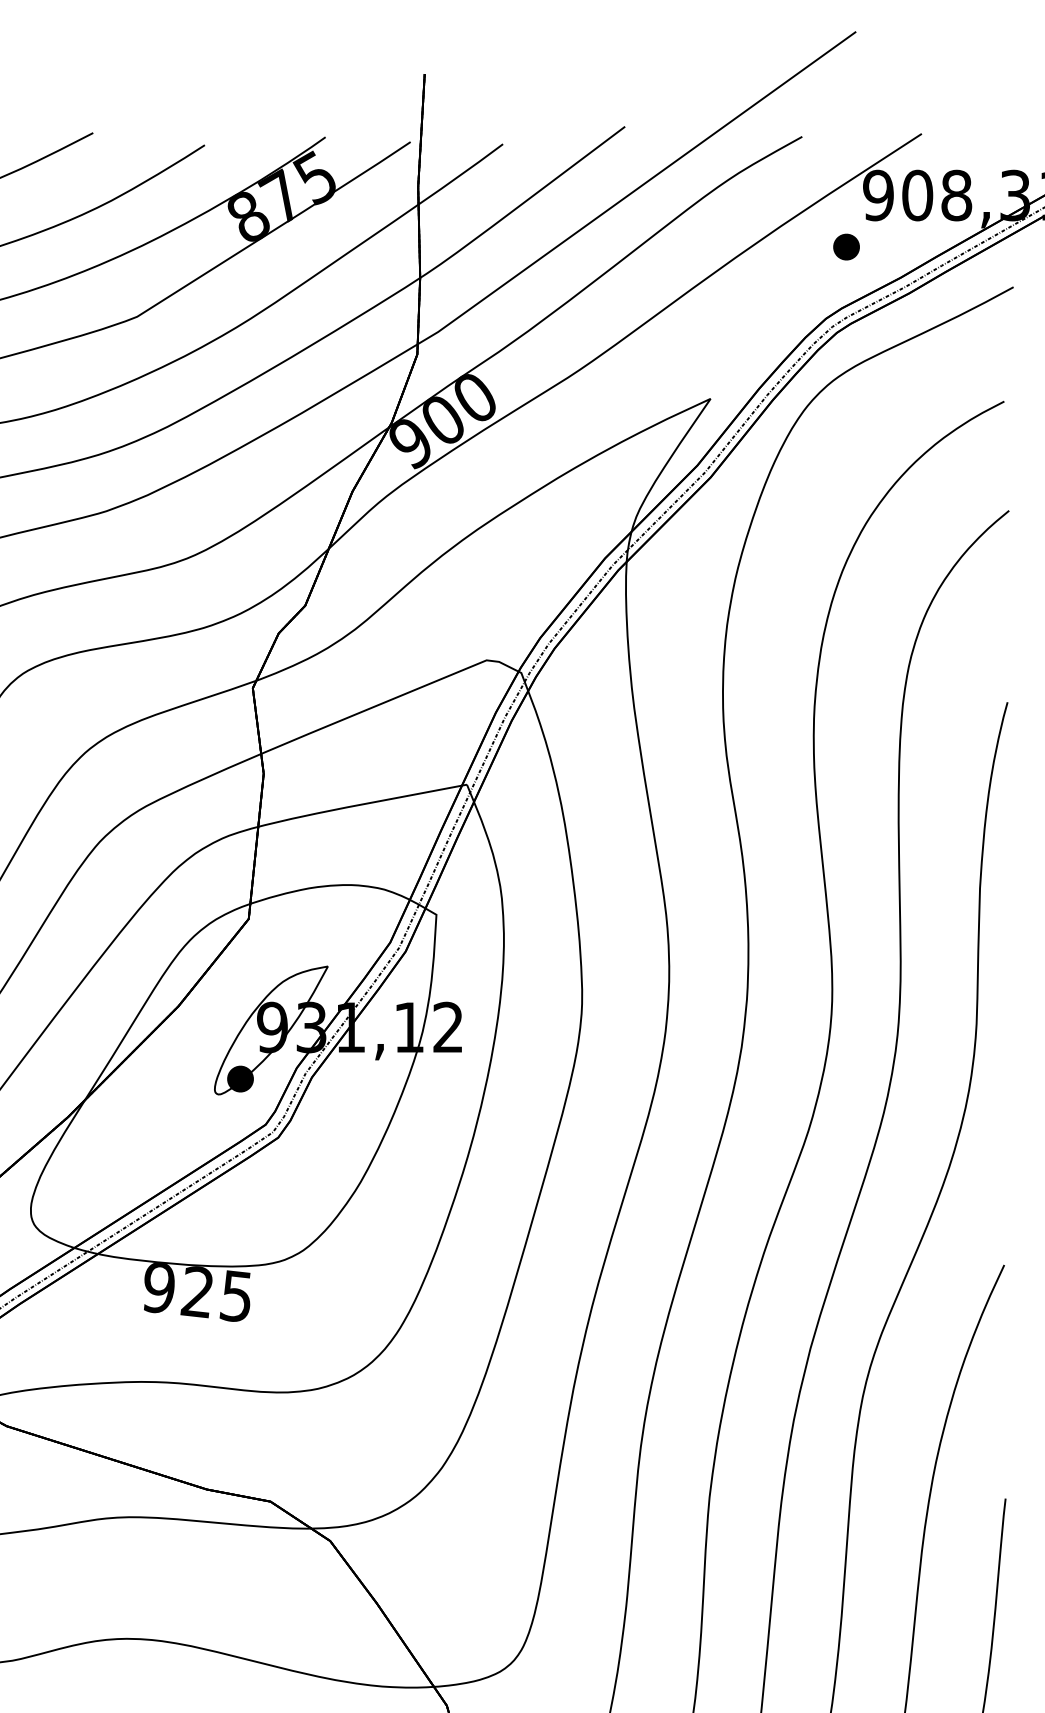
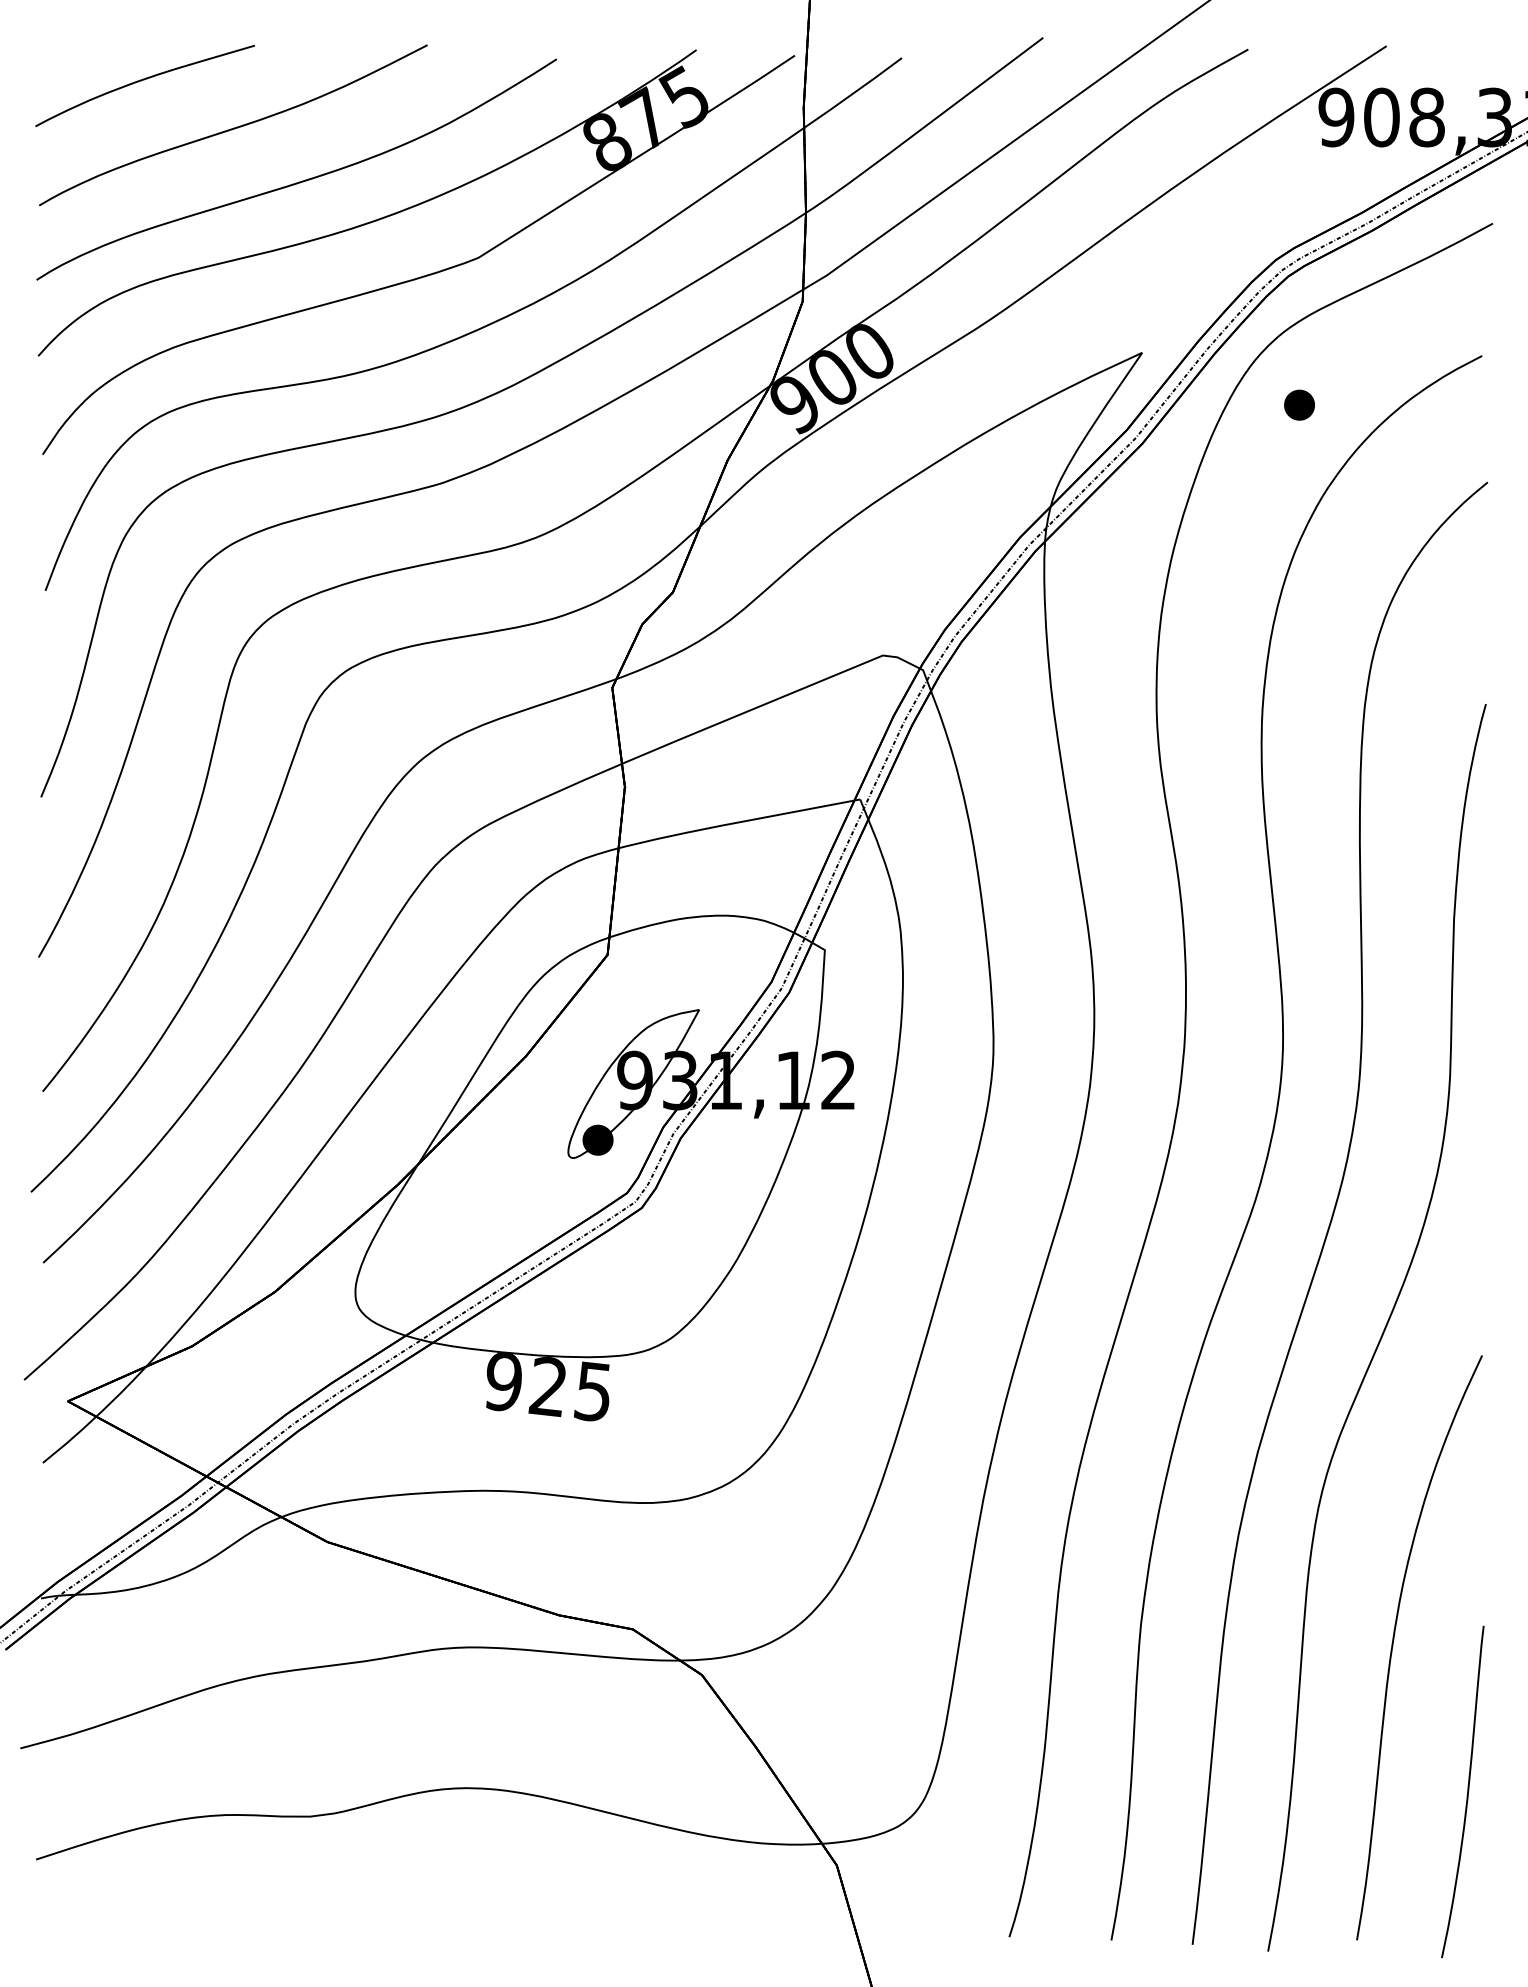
part: (846, 246) -> (1299, 404), moved

